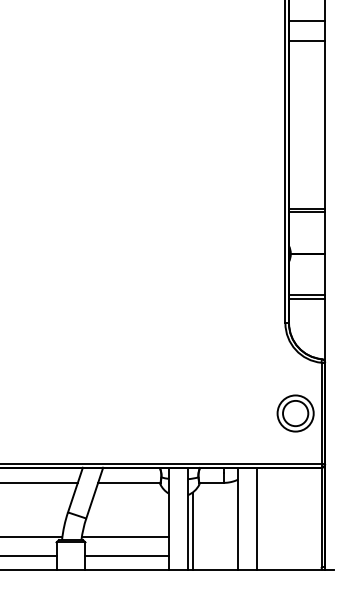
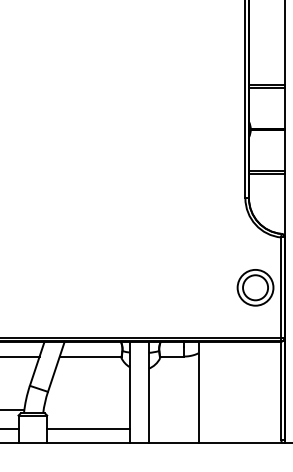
line: (257, 518) -> (217, 391), removed
line: (192, 531) -> (153, 404), removed
line: (124, 537) -> (85, 410), removed

